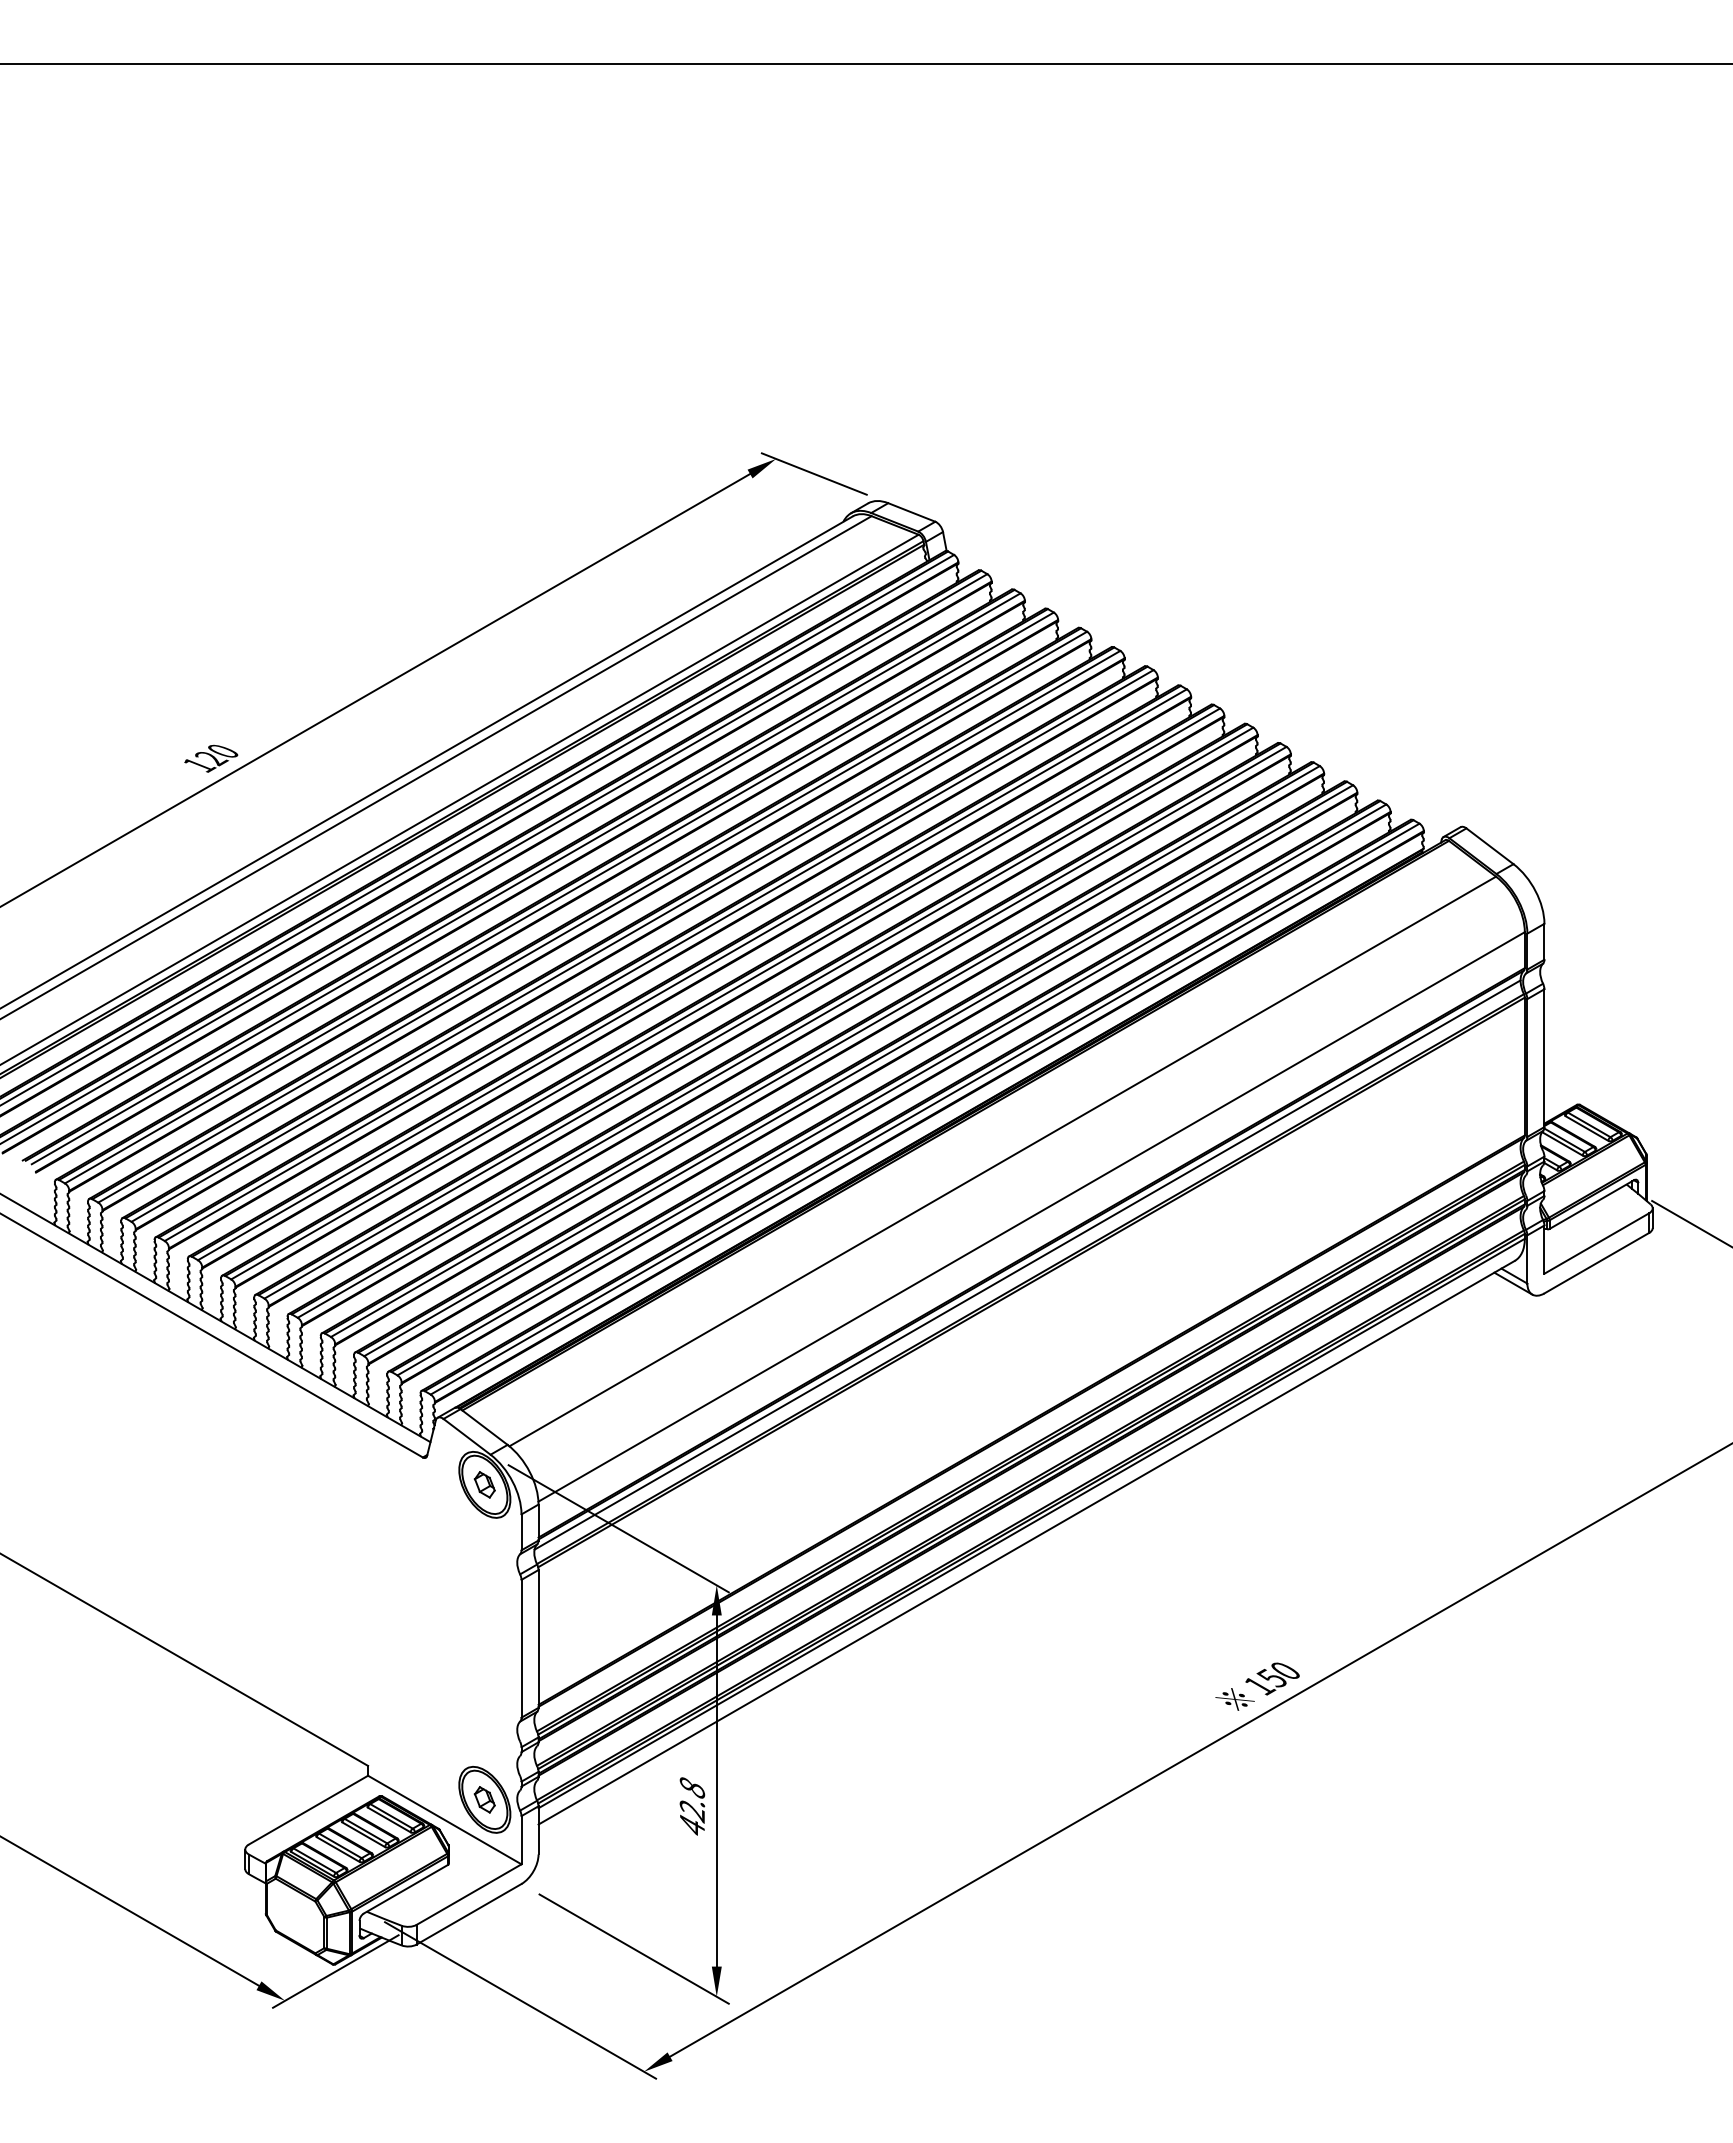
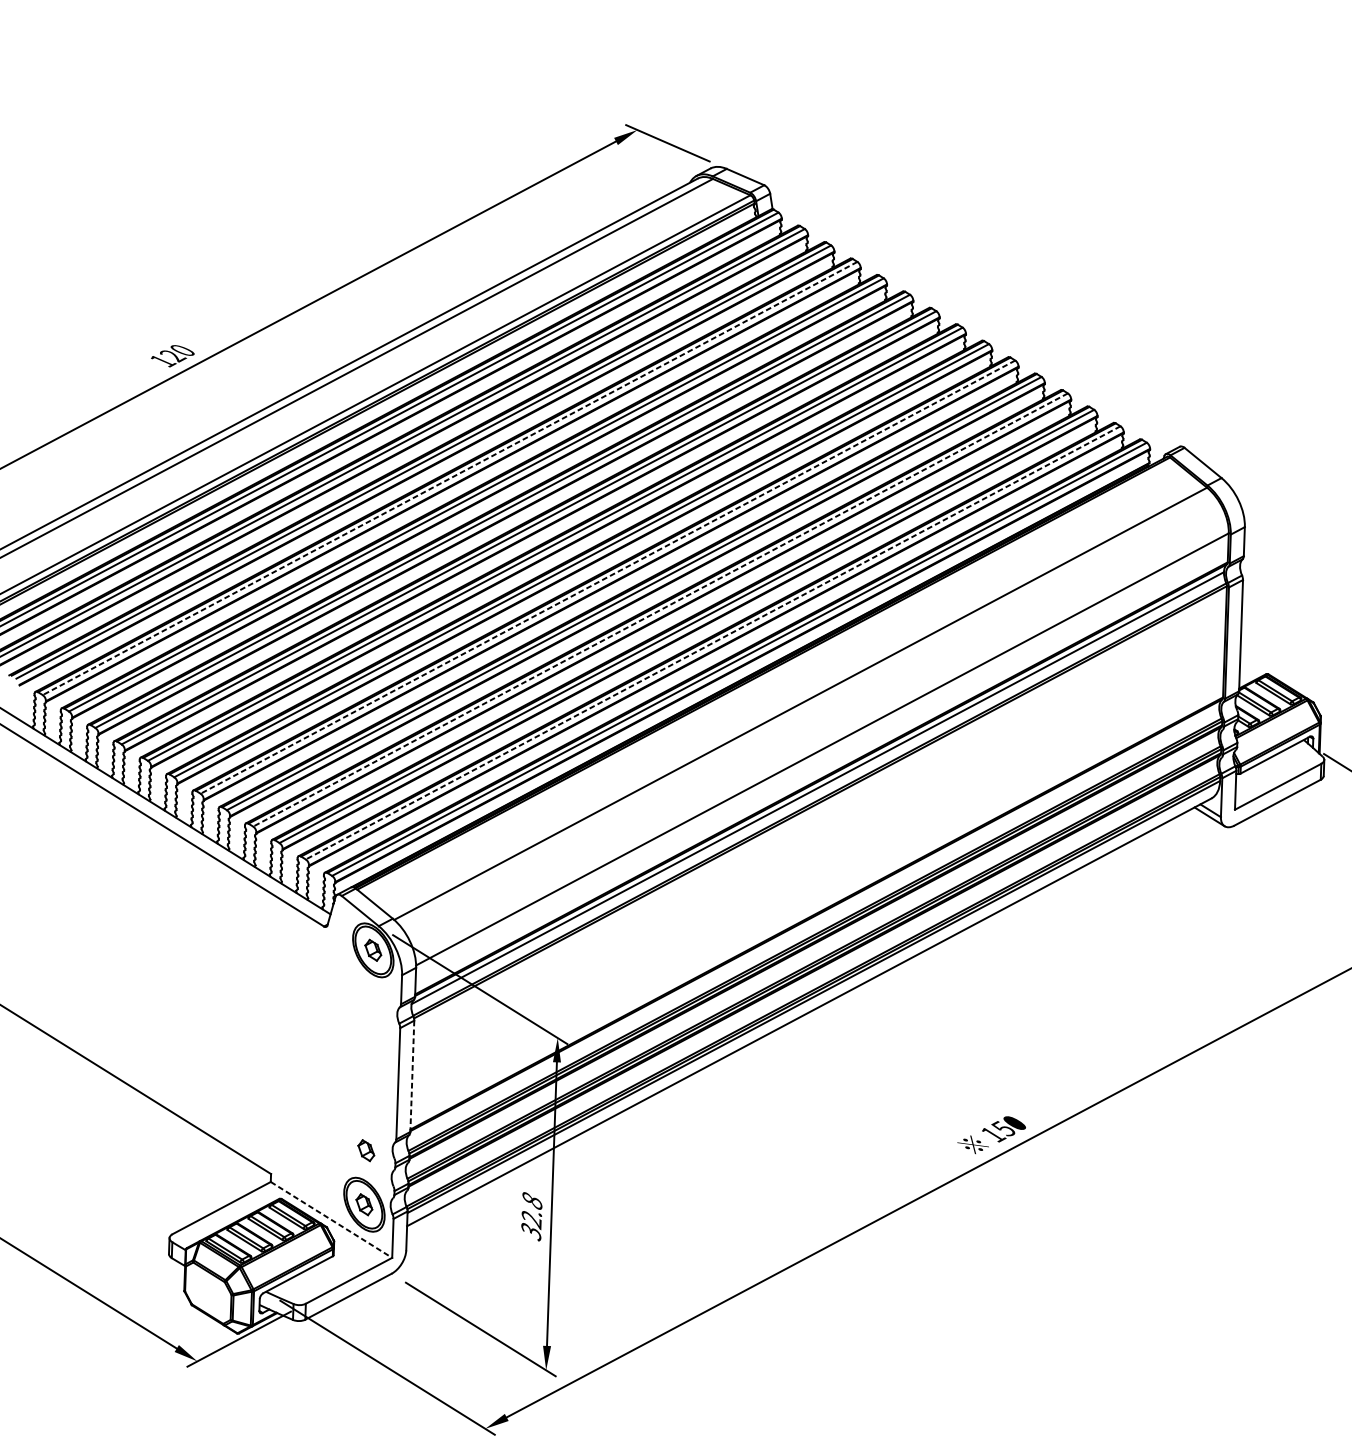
line: (559, 898) -> (450, 478), solid -> dashed
line: (758, 1013) -> (607, 577), solid -> dashed
line: (825, 1051) -> (660, 609), solid -> dashed
line: (891, 1089) -> (712, 642), solid -> dashed
line: (538, 1638) -> (412, 1075), solid -> dashed
part: (484, 1732) -> (366, 1150), added
line: (444, 1820) -> (331, 1220), solid -> dashed
text: (692, 1825) -> (531, 1231), 42.8 -> 32.8

